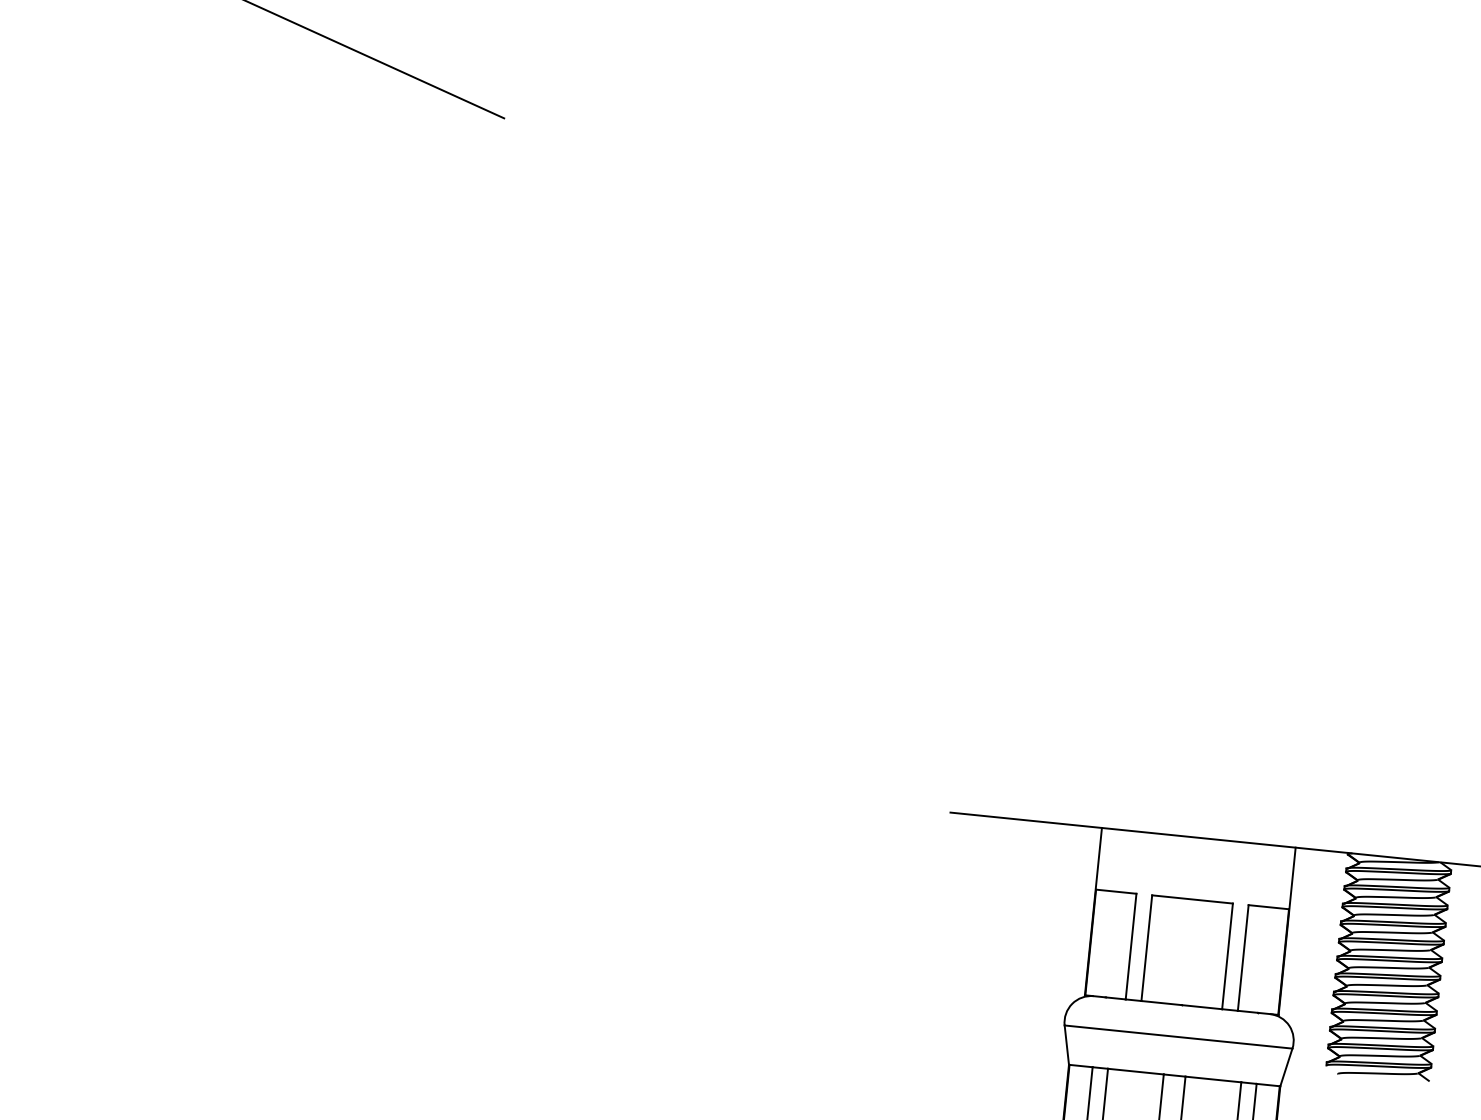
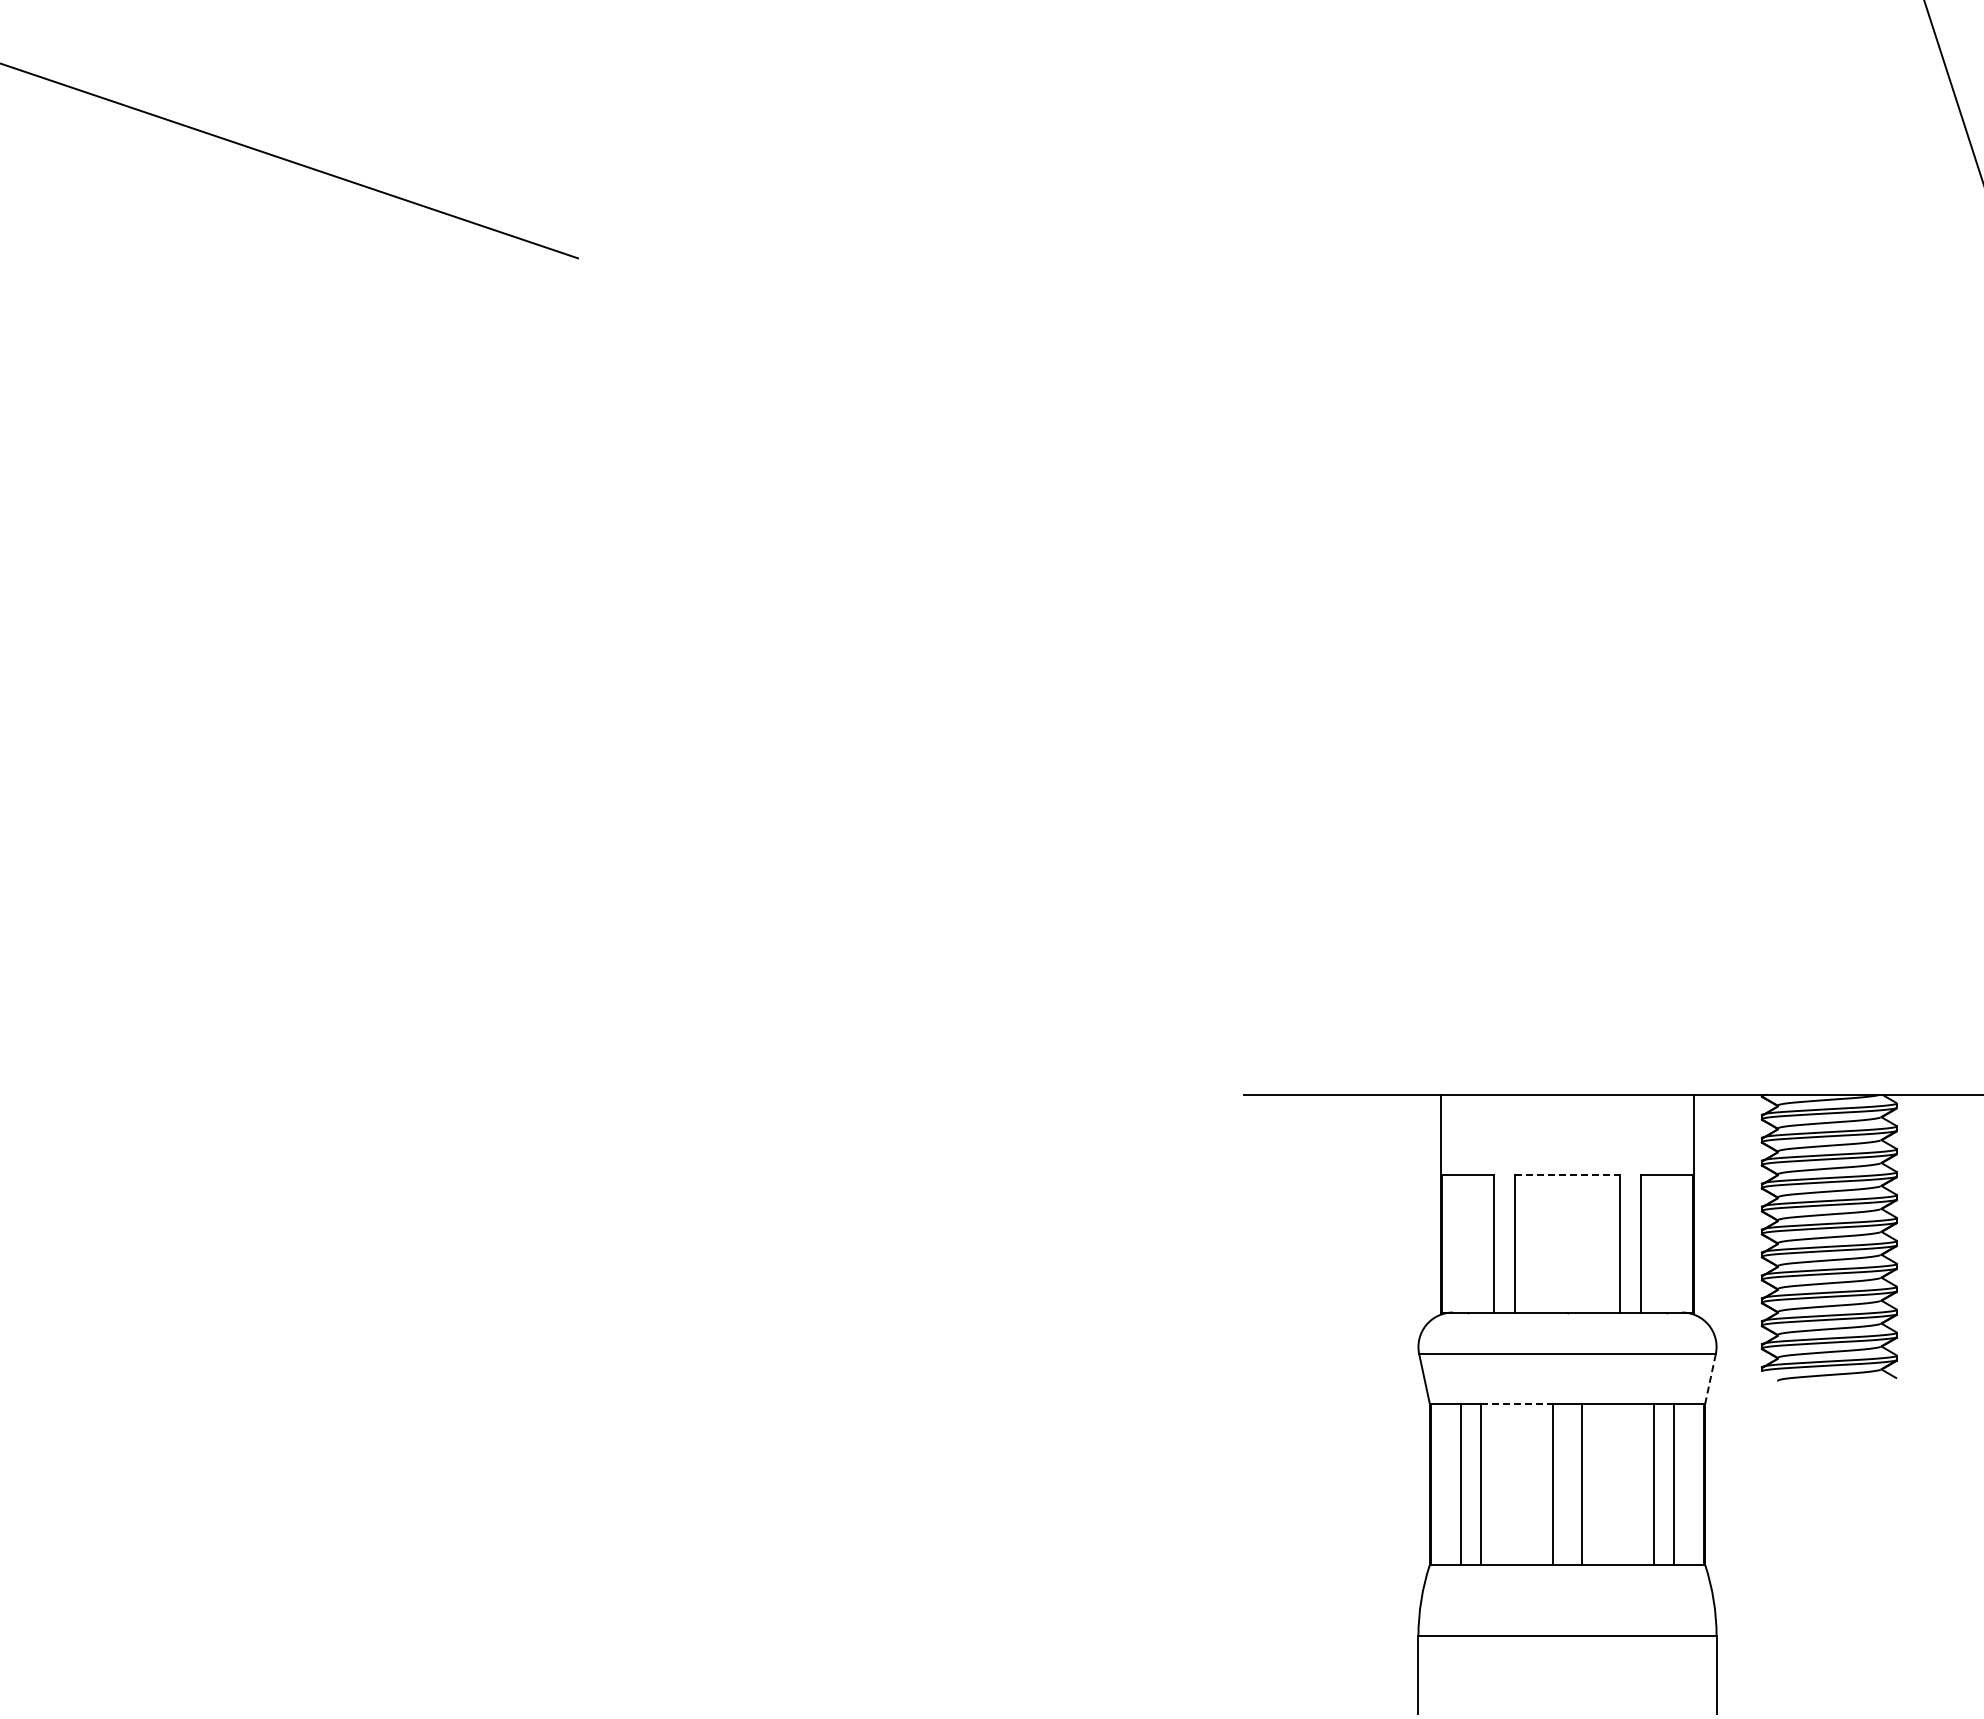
line: (1192, 899) -> (1567, 1174), solid -> dashed
line: (1286, 1067) -> (1710, 1379), solid -> dashed
line: (1136, 1071) -> (1517, 1404), solid -> dashed

